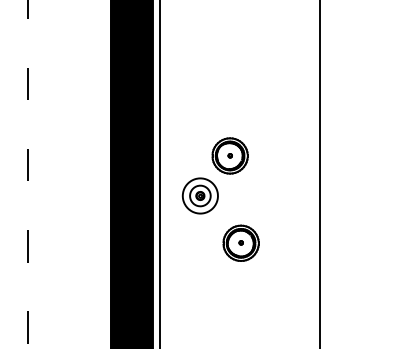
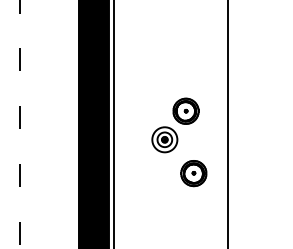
part: (220, 199) -> (179, 142), moved

